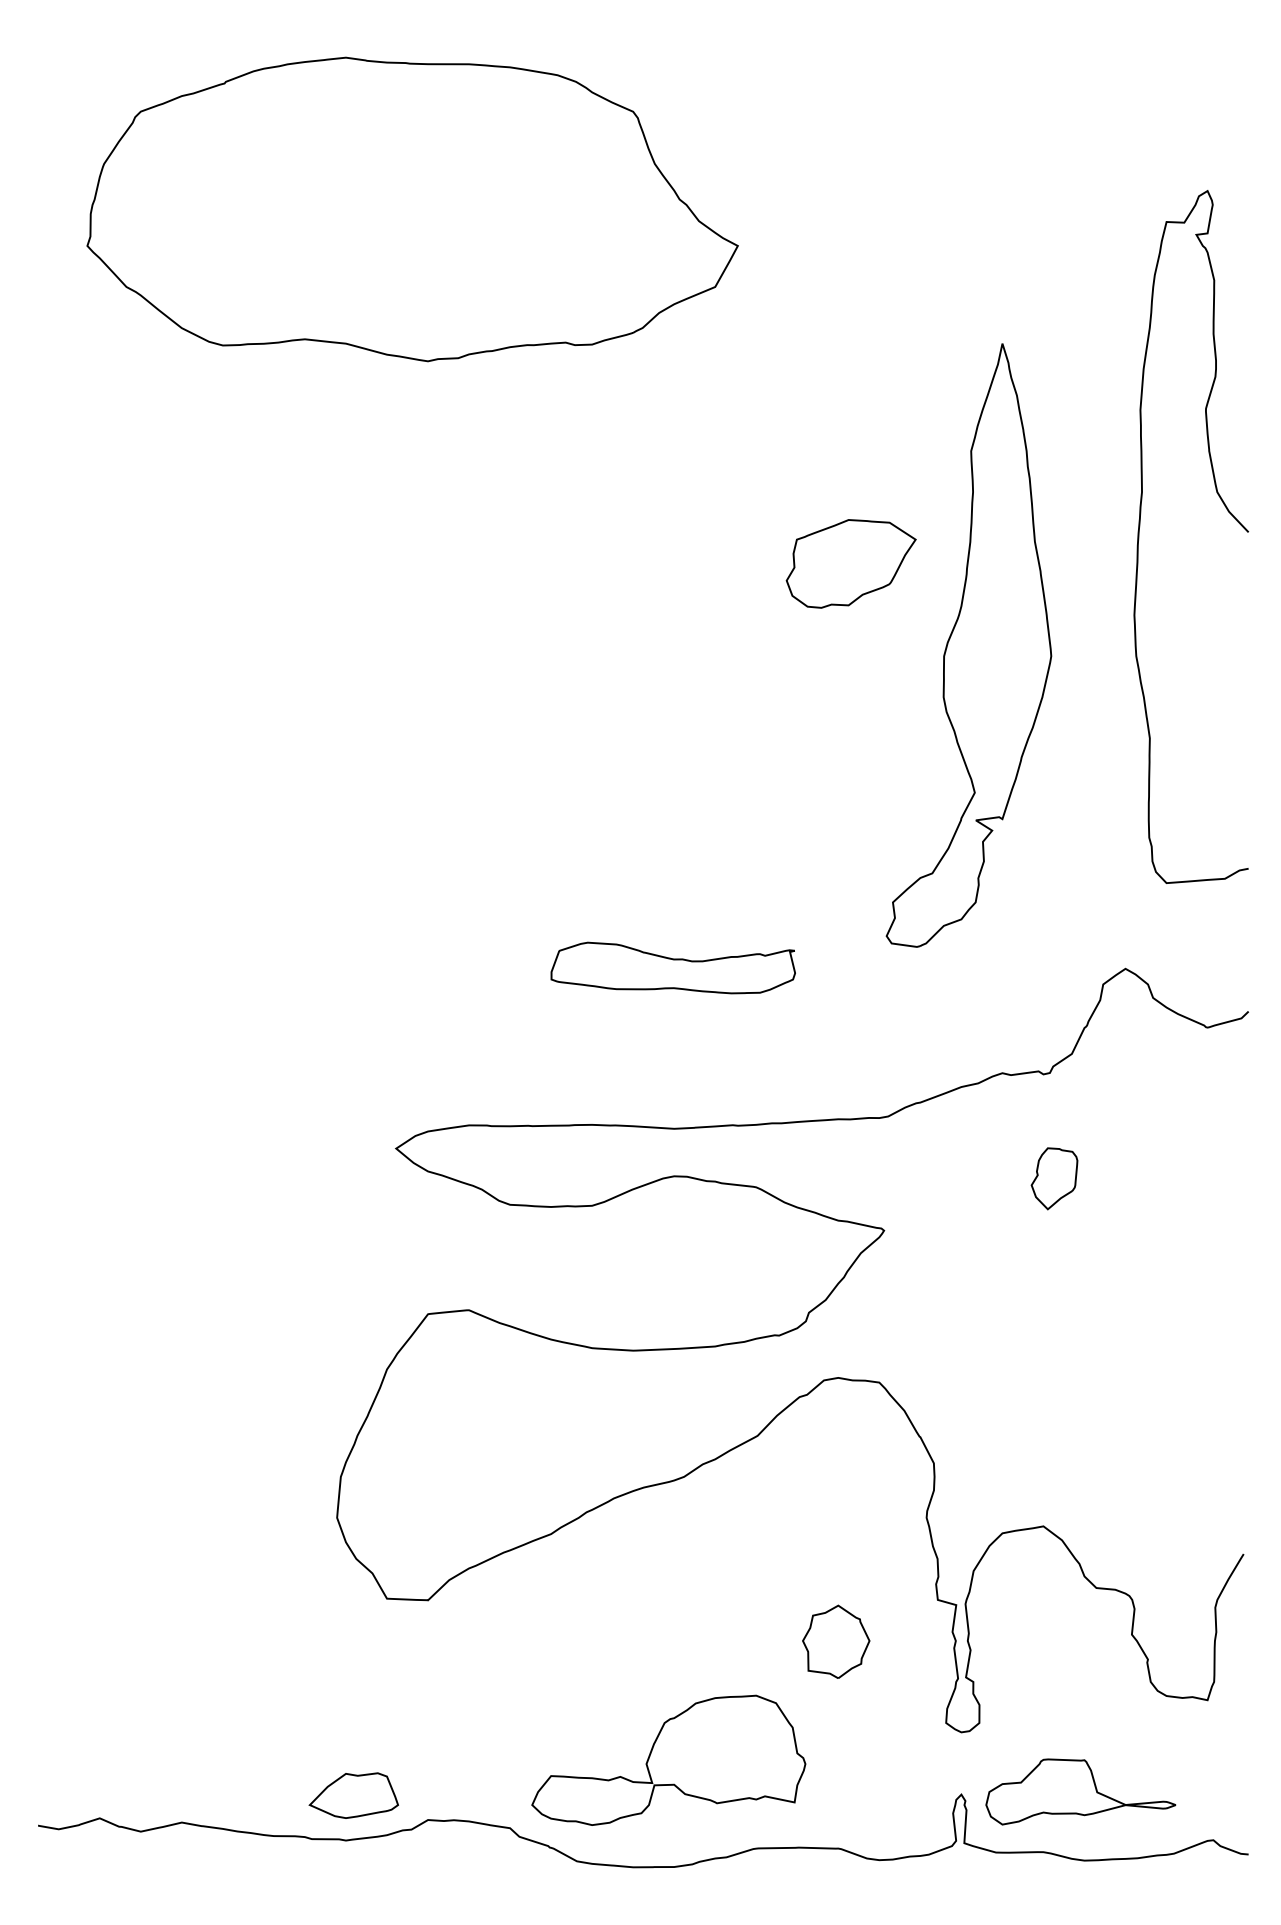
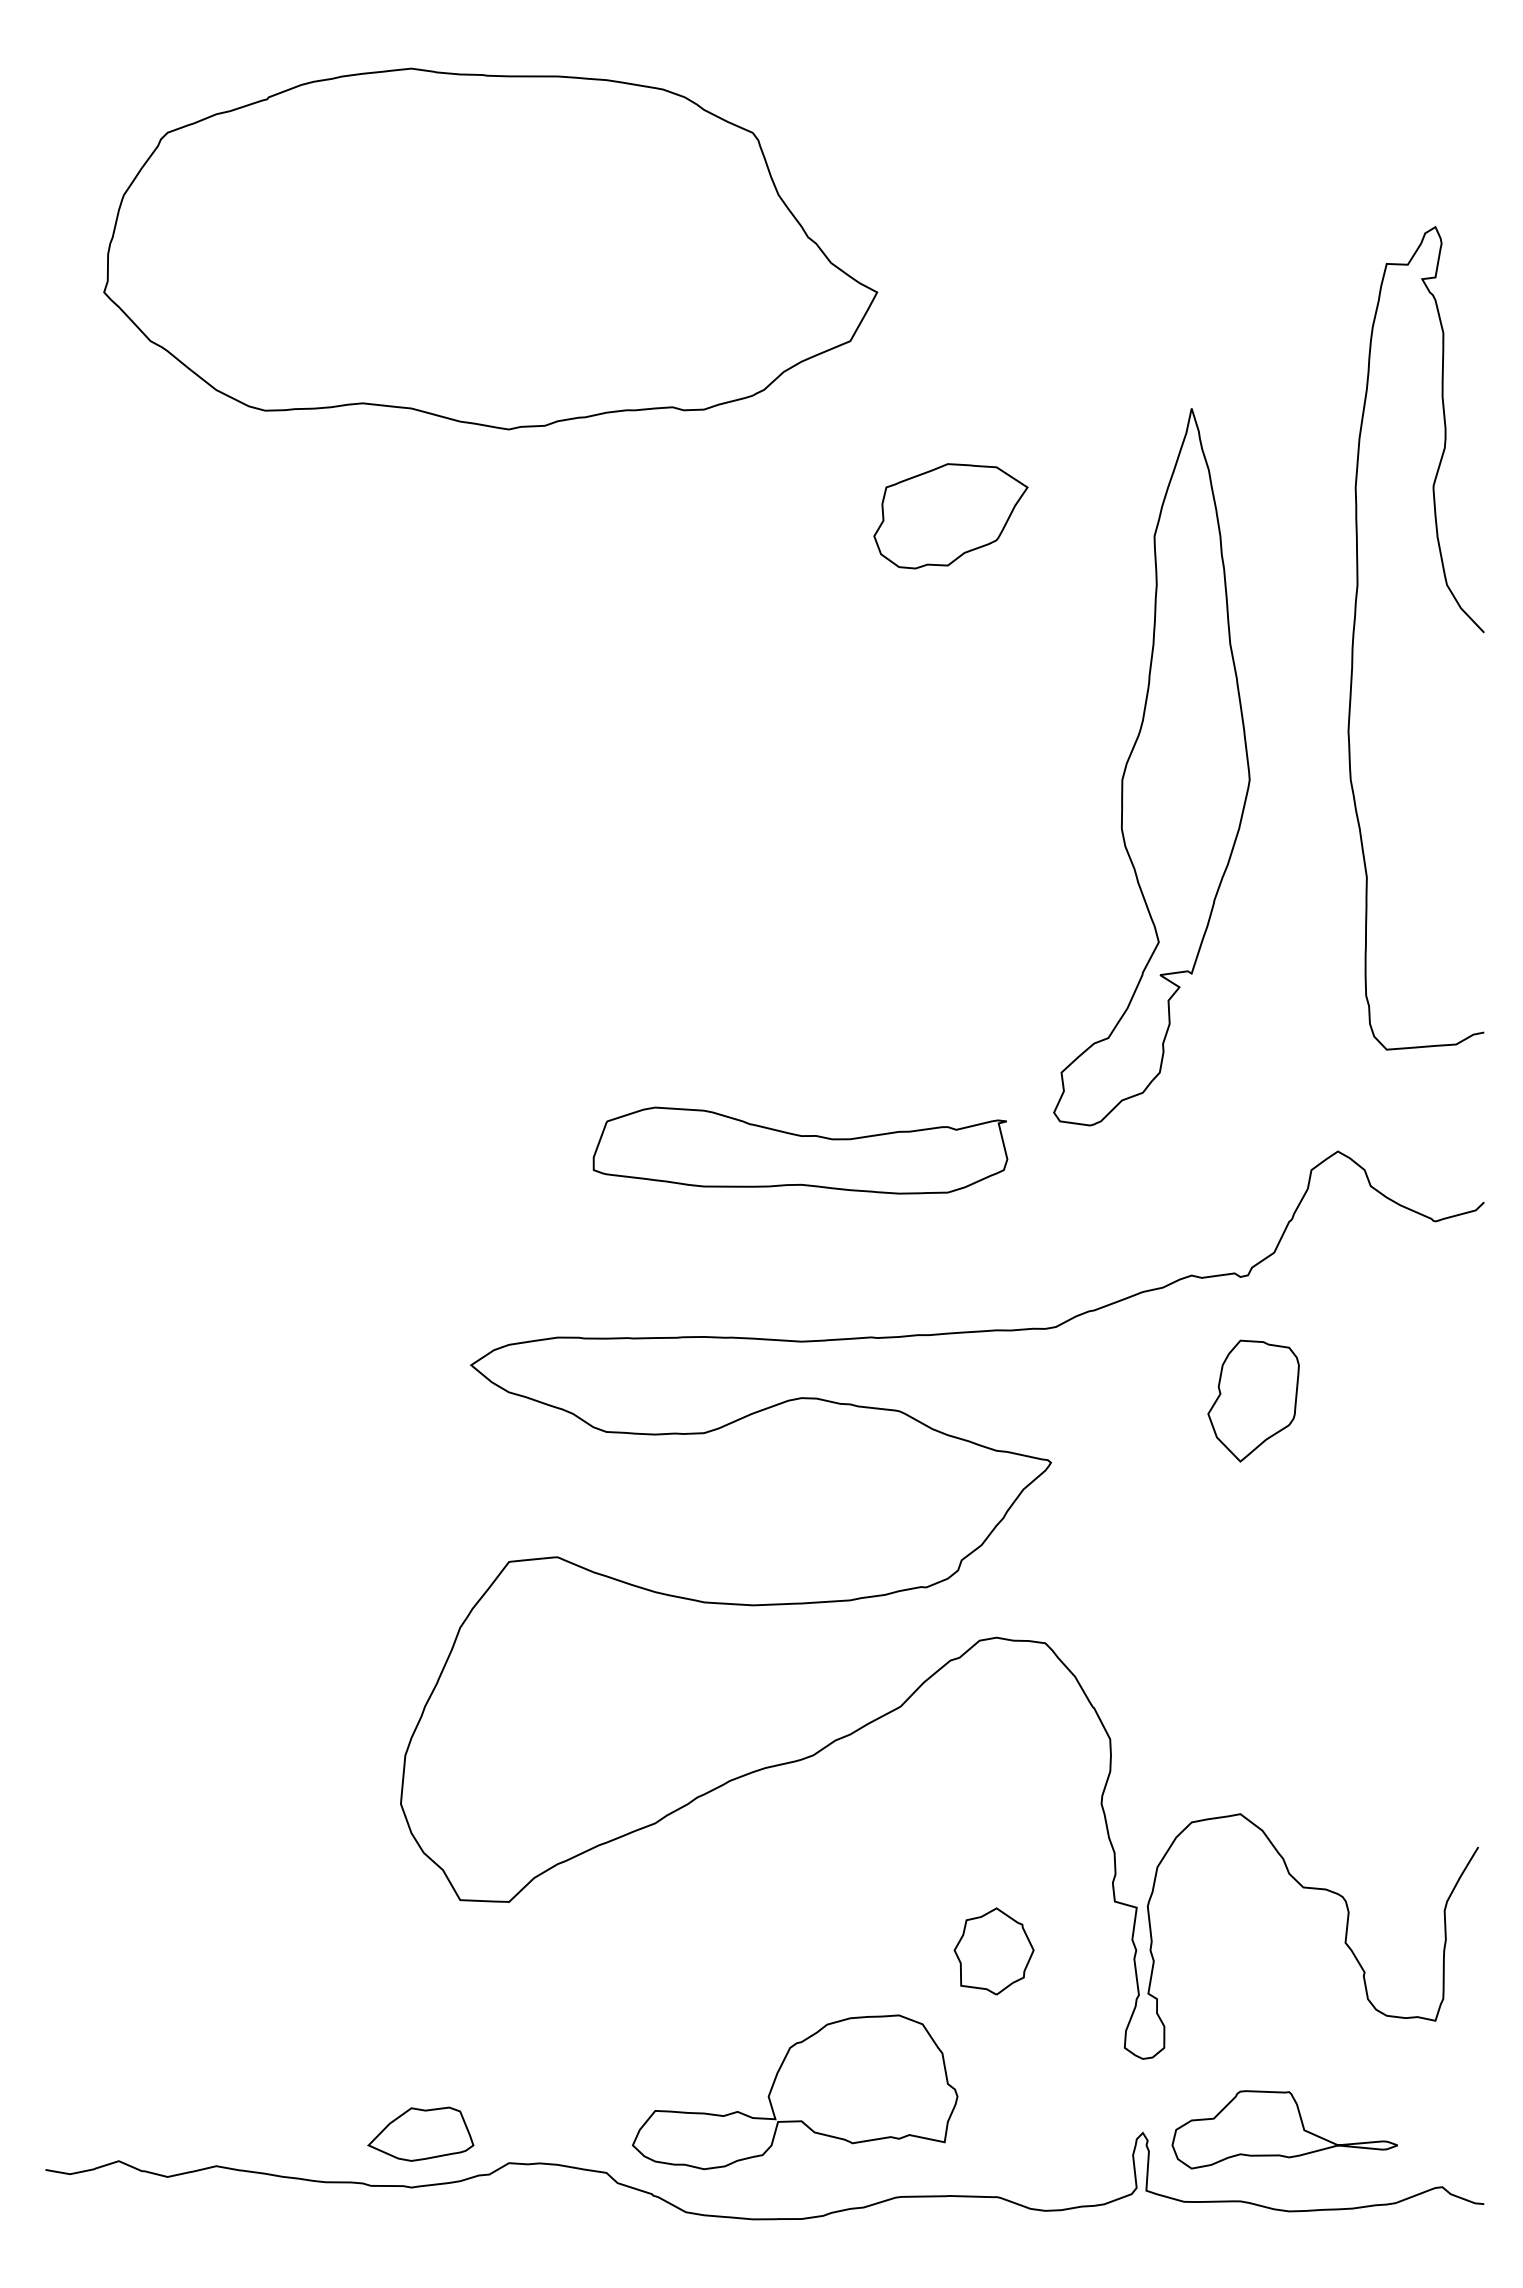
part: (850, 564) -> (950, 516), moved
part: (673, 967) -> (800, 1150), size x1.43
part: (1054, 1178) -> (1253, 1400), size x1.67

